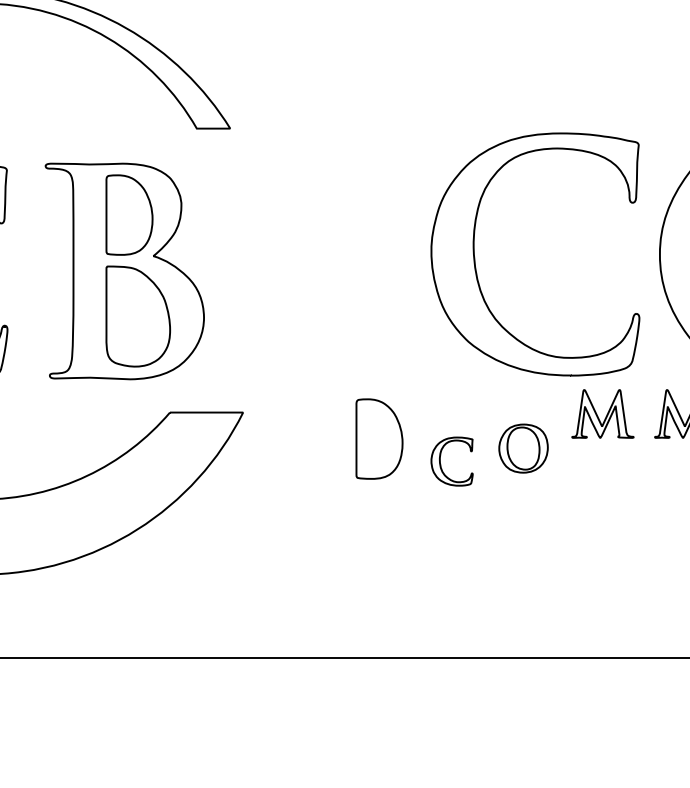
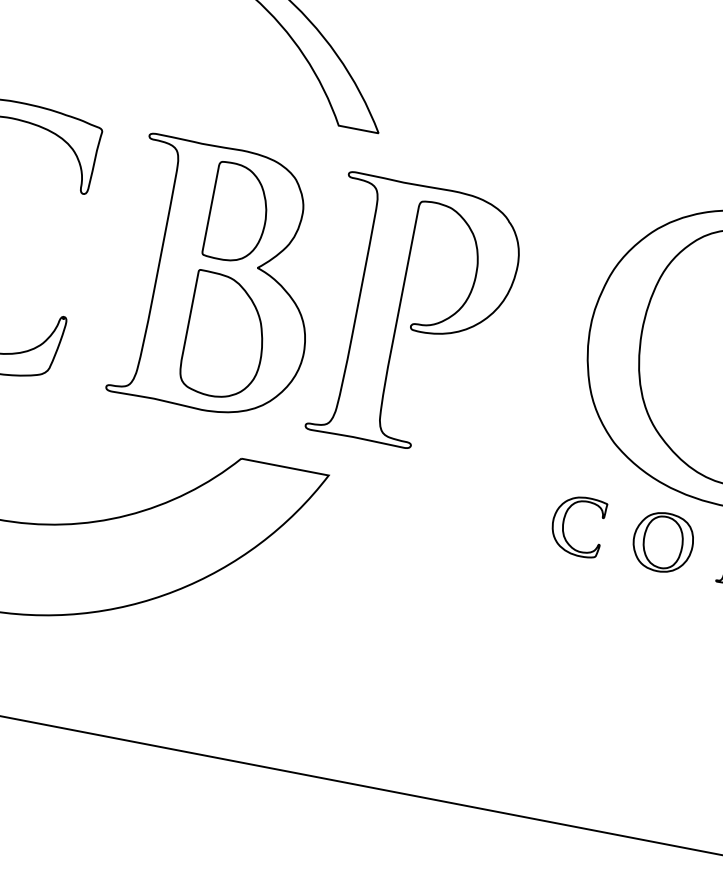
part: (287, 270) -> (414, 315), added
part: (379, 438) -> (485, 537), removed
part: (523, 448) -> (663, 542), moved
part: (441, 464) -> (564, 527), moved

